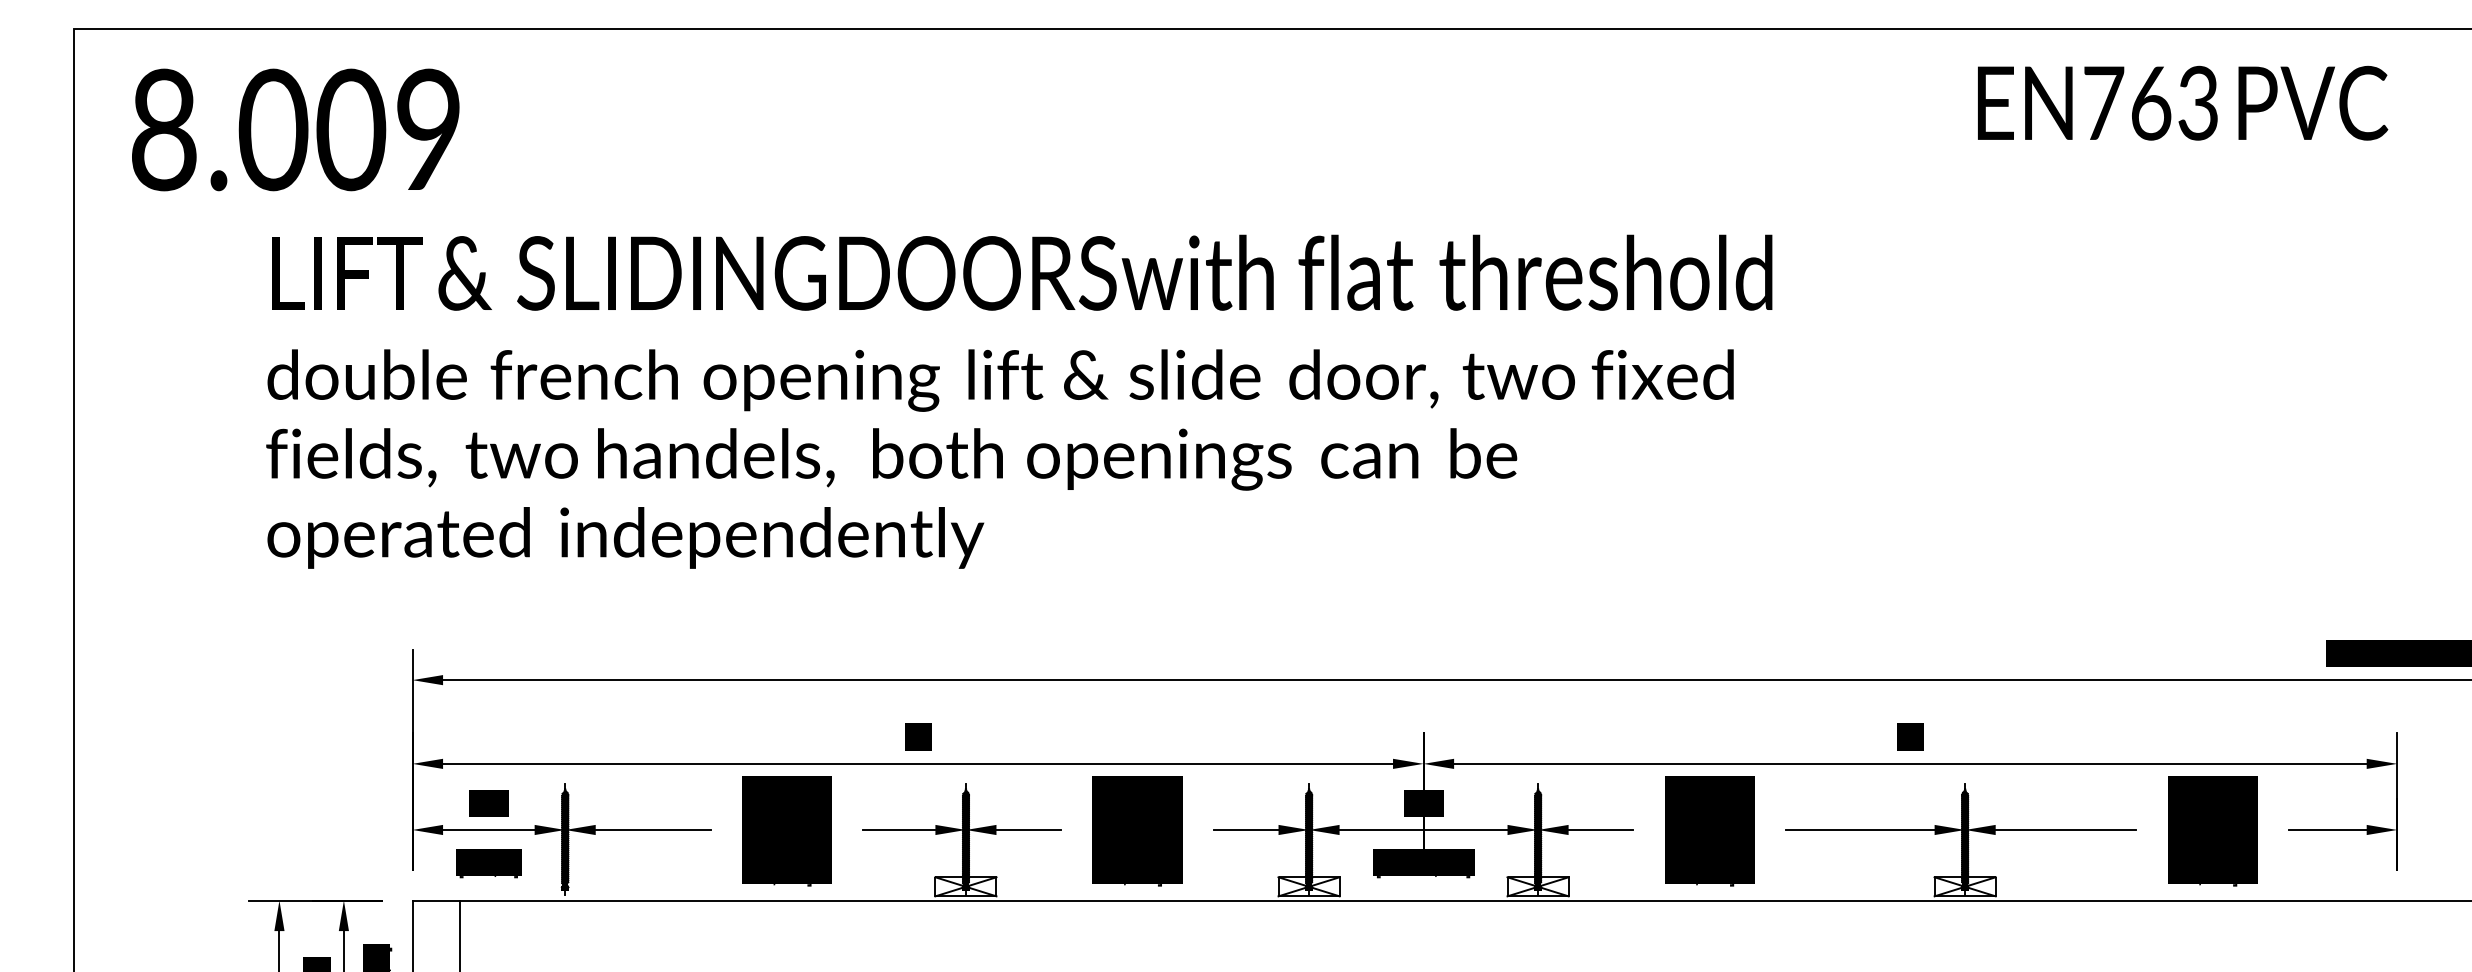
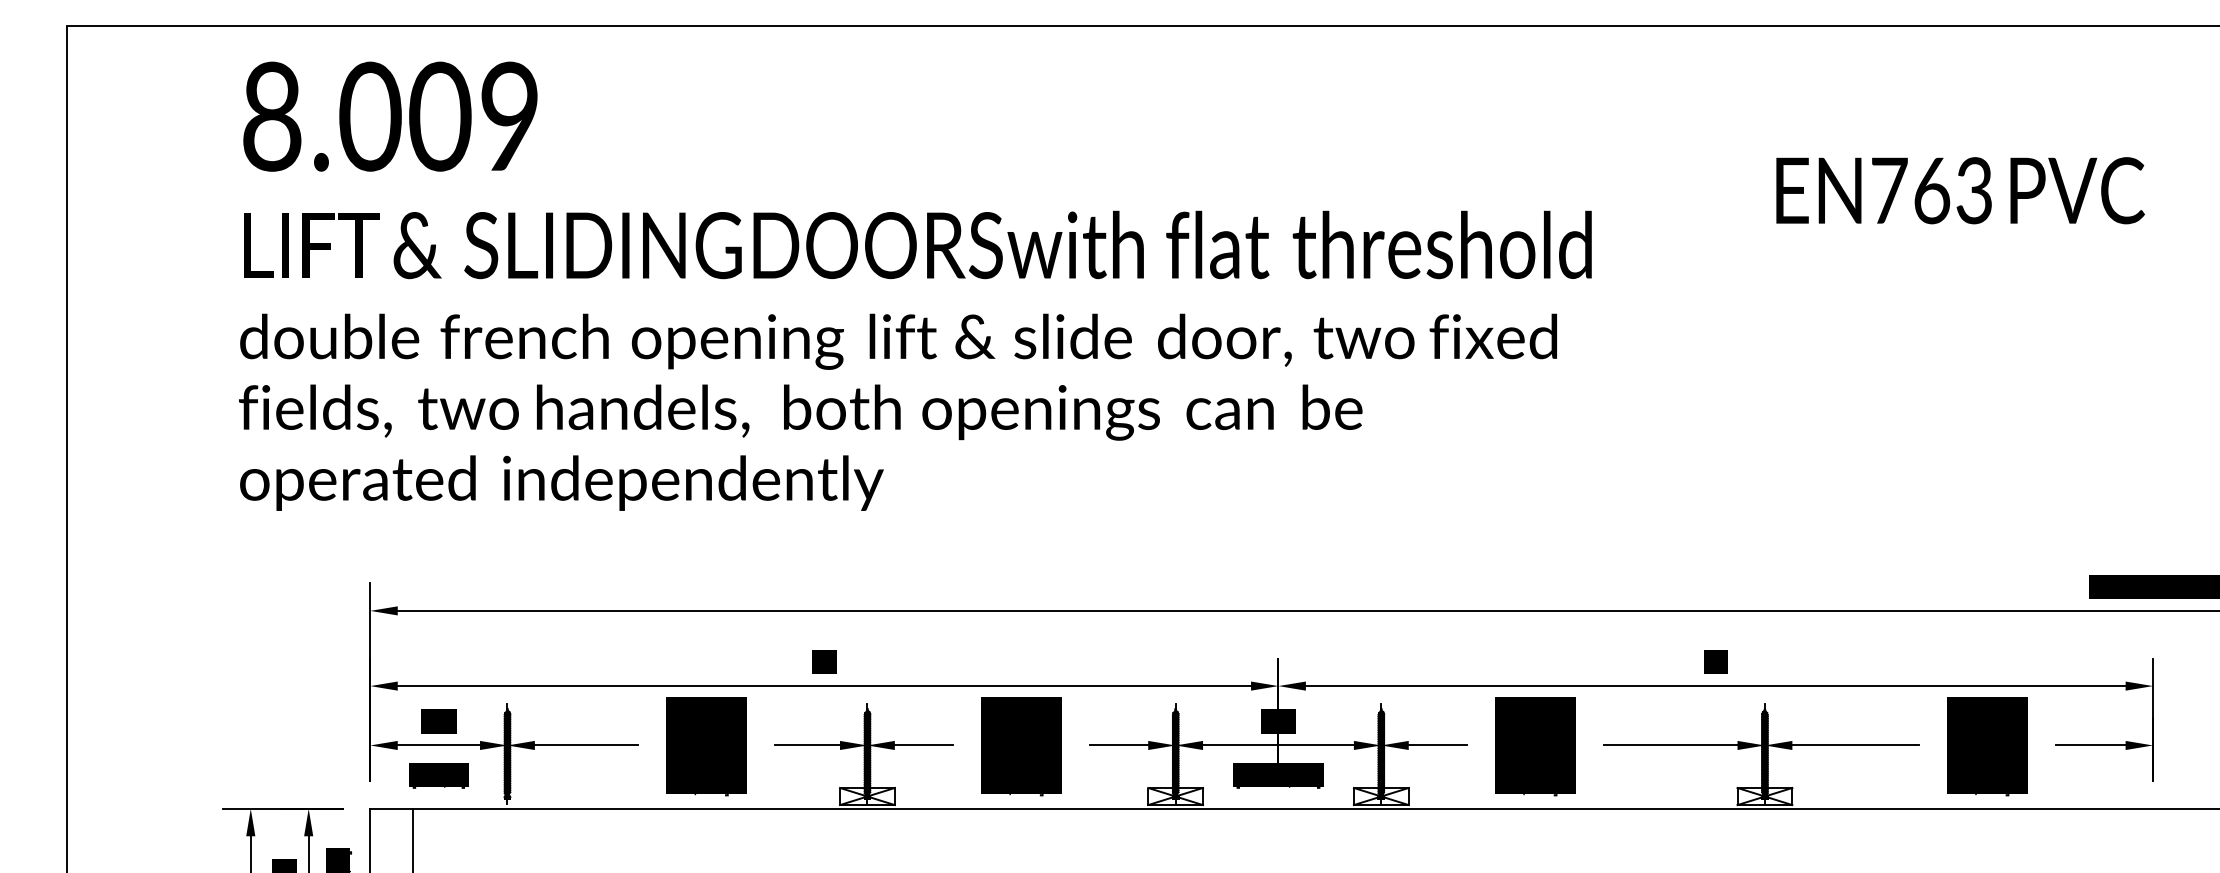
text: (2182, 103) -> (1960, 190), moved
text: (295, 129) -> (390, 116), moved

